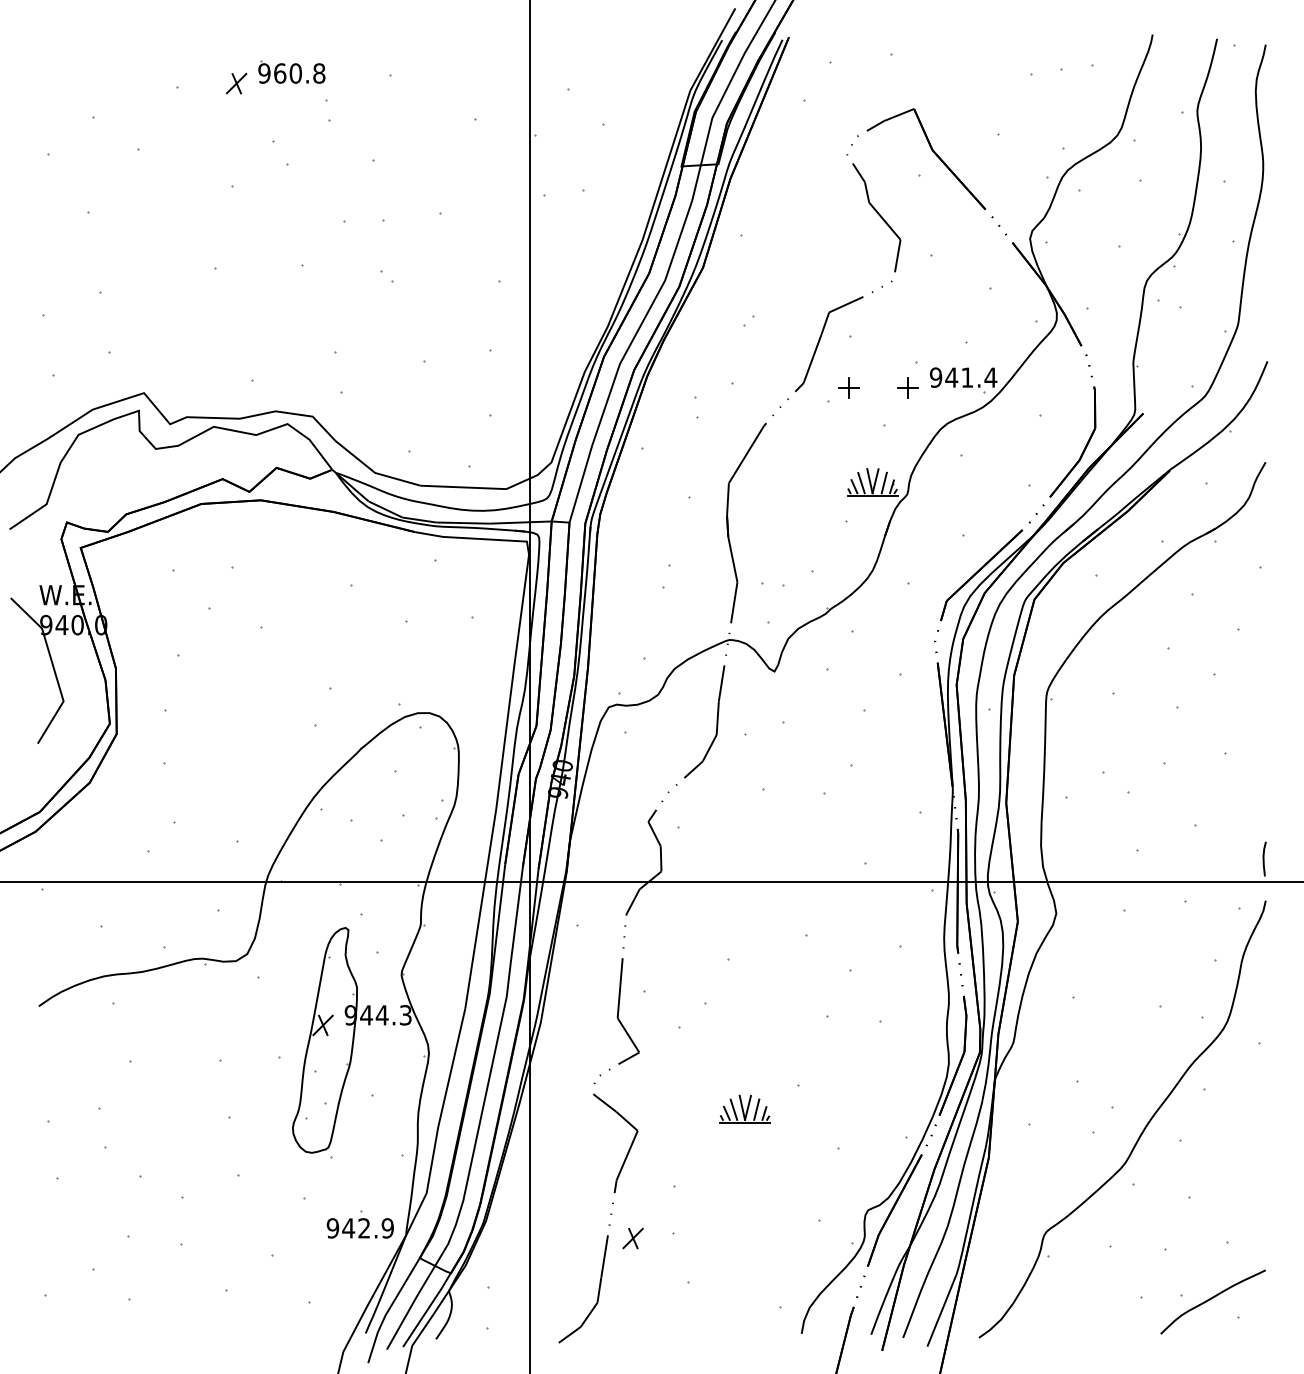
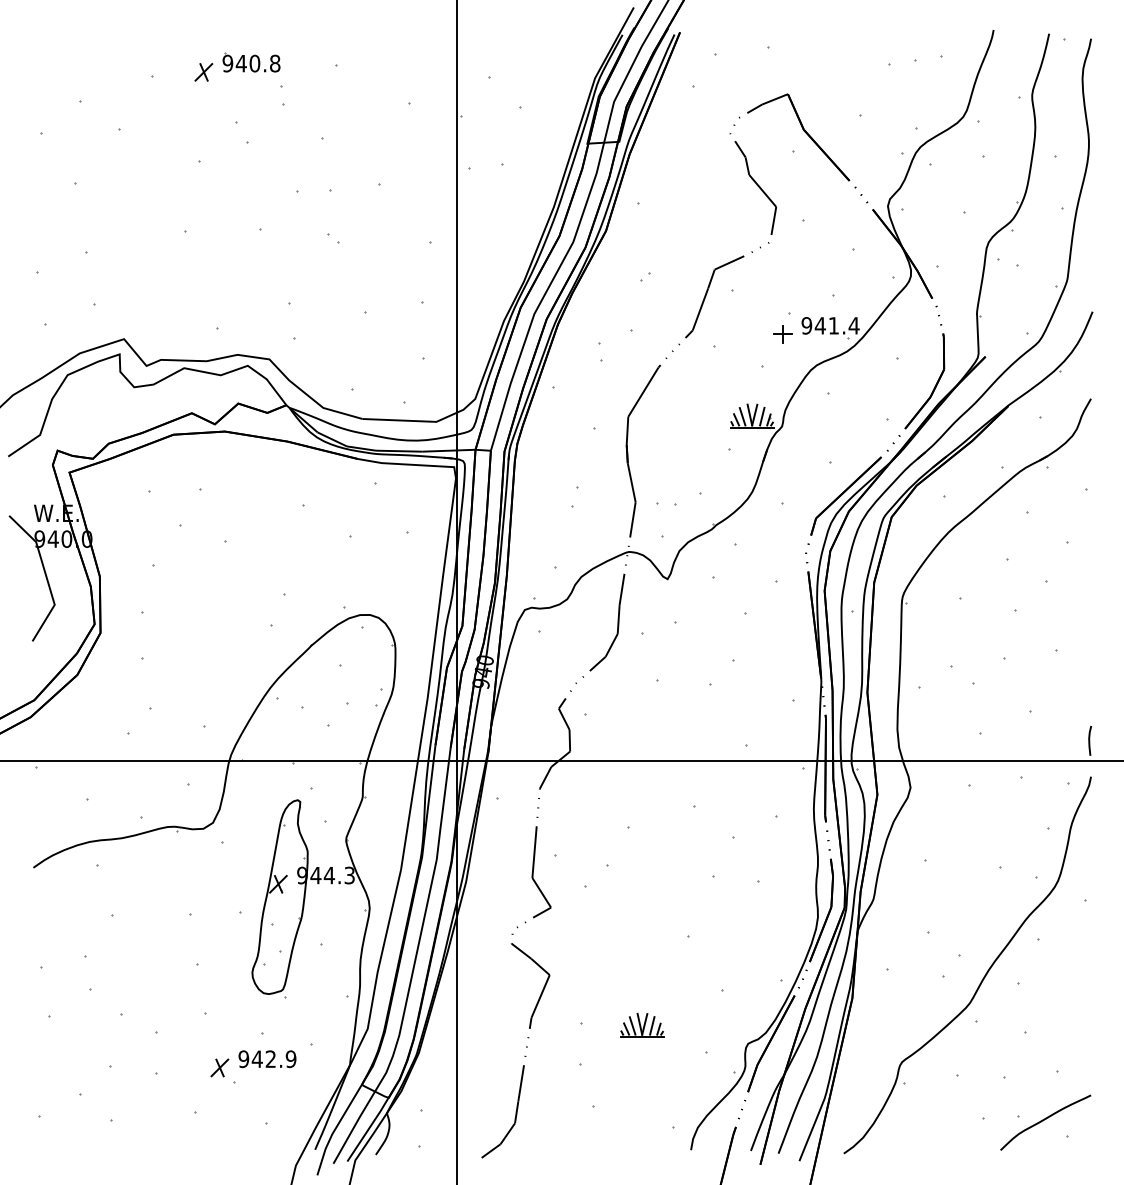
text: (279, 73) -> (240, 63), 960.8 -> 940.8
part: (848, 387) -> (731, 334), removed
part: (744, 1108) -> (641, 1024), moved
text: (359, 1228) -> (266, 1059), moved
part: (632, 1238) -> (219, 1067), moved

